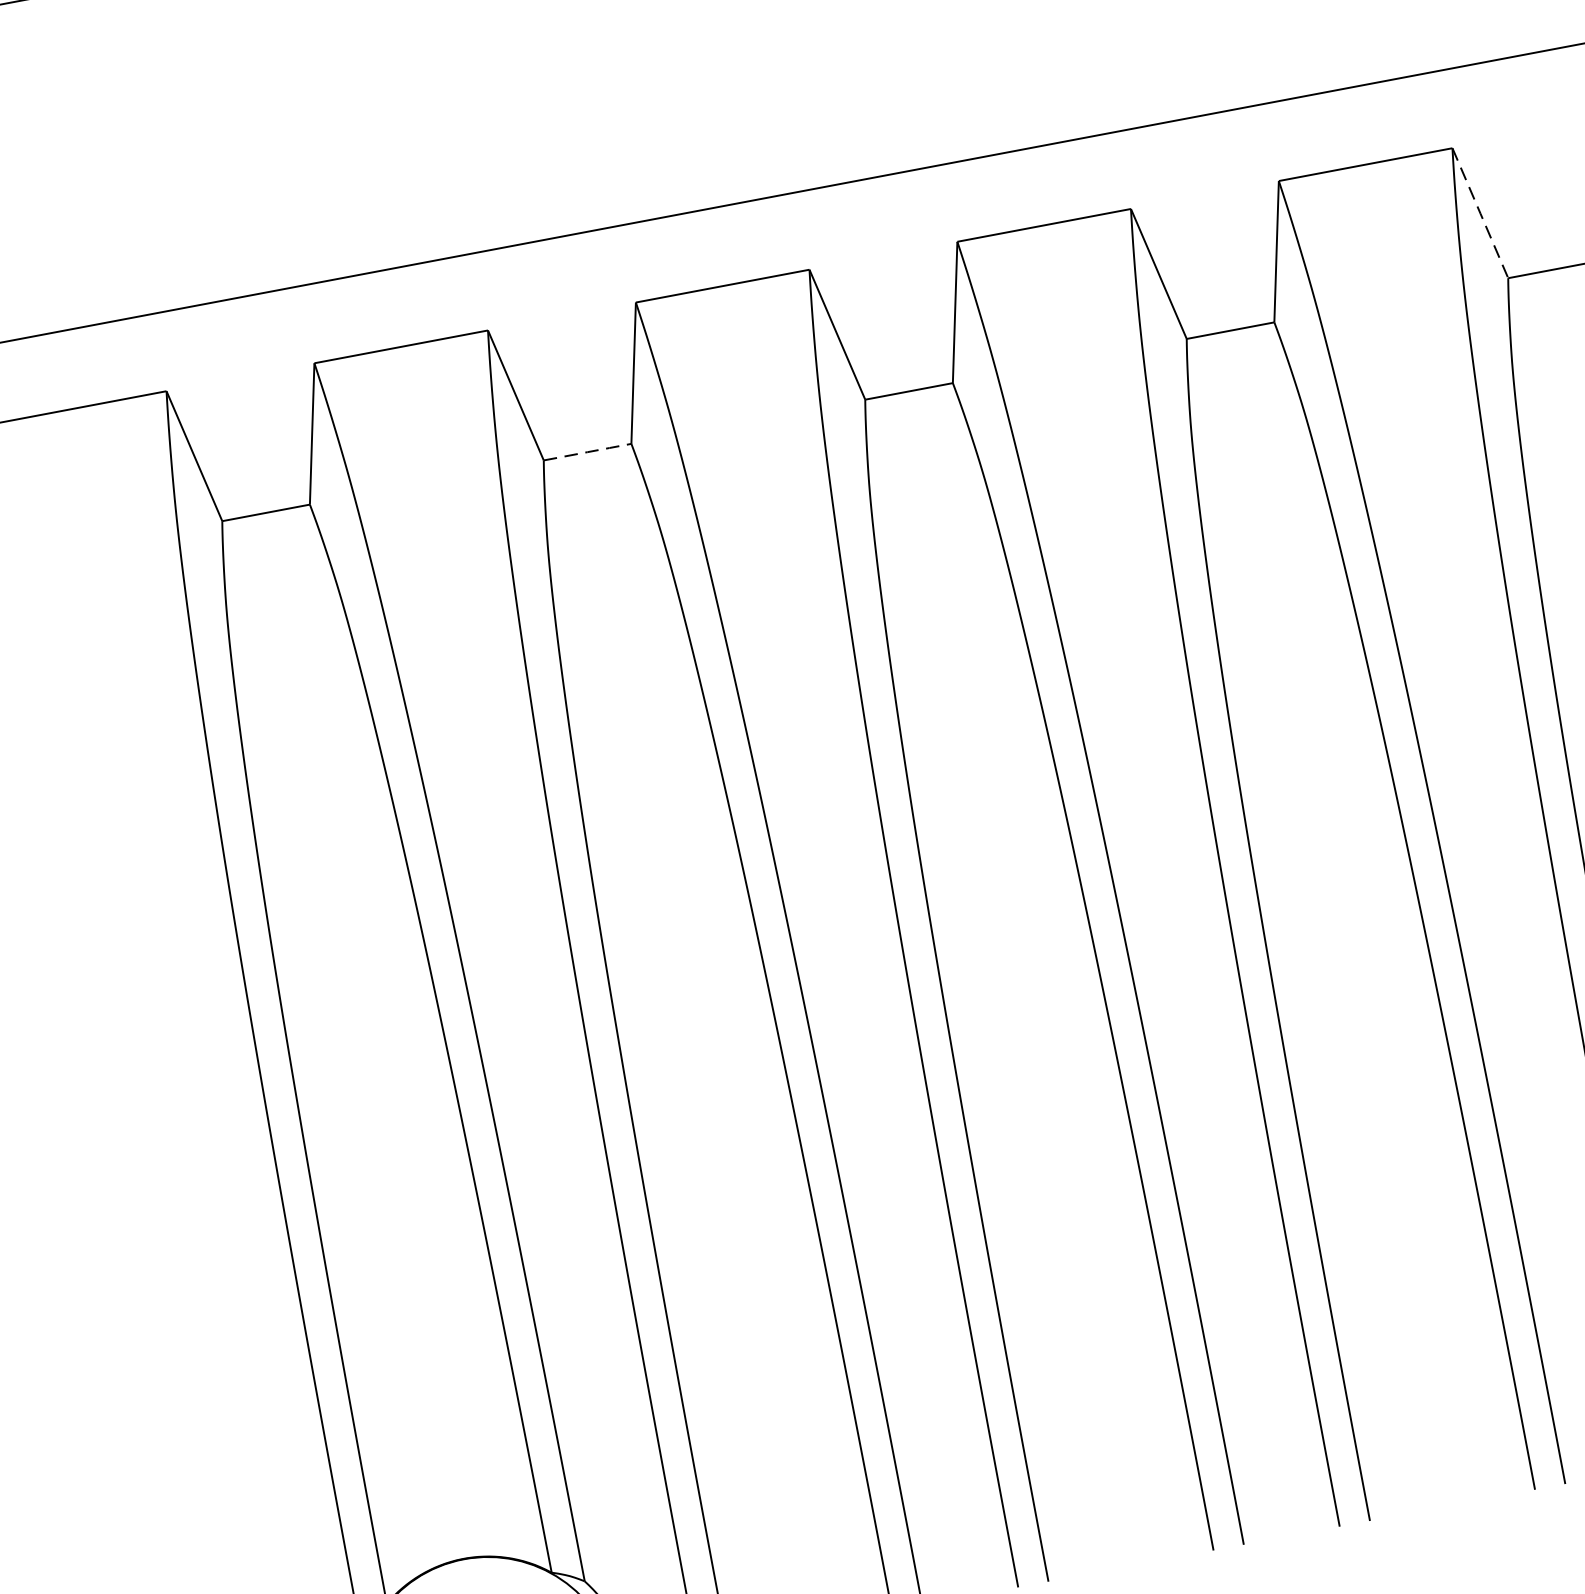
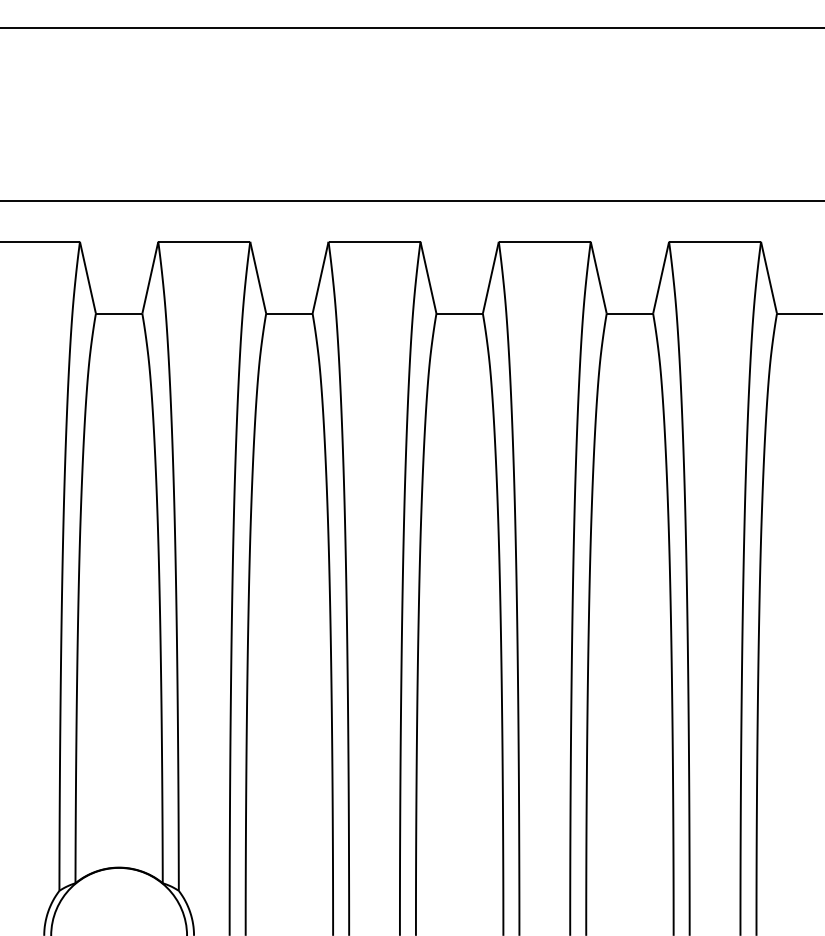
line: (1481, 214) -> (769, 278), dashed -> solid
line: (587, 451) -> (289, 313), dashed -> solid

